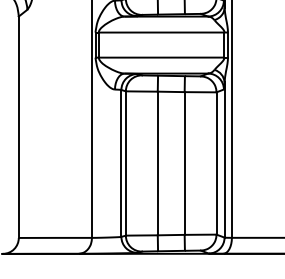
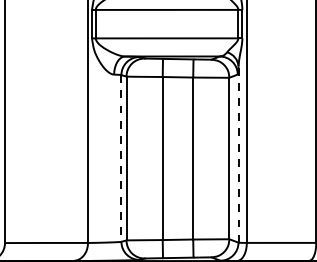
line: (224, 159) -> (238, 154), solid -> dashed
line: (121, 163) -> (121, 158), solid -> dashed

